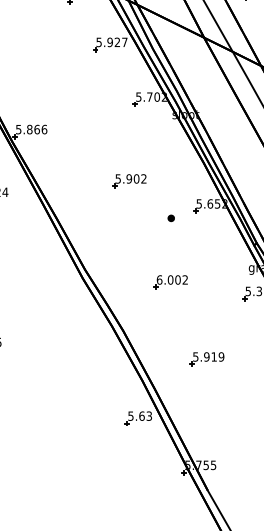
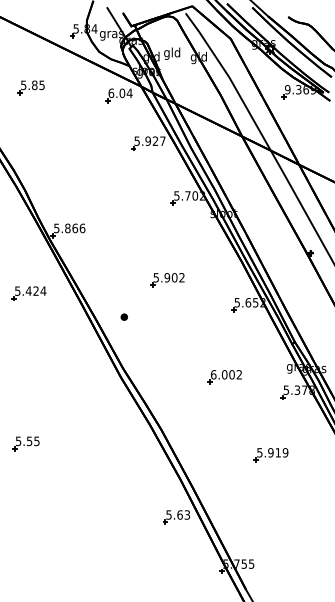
part: (170, 217) -> (123, 316), moved
part: (170, 282) -> (224, 377), moved
part: (206, 359) -> (270, 455), moved

